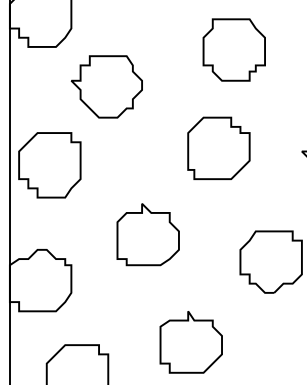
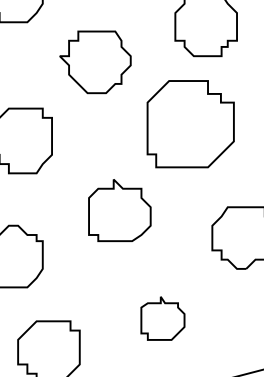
part: (106, 86) -> (95, 61), moved
part: (218, 147) -> (190, 123), size x1.4
part: (190, 342) -> (162, 318), size x0.7

